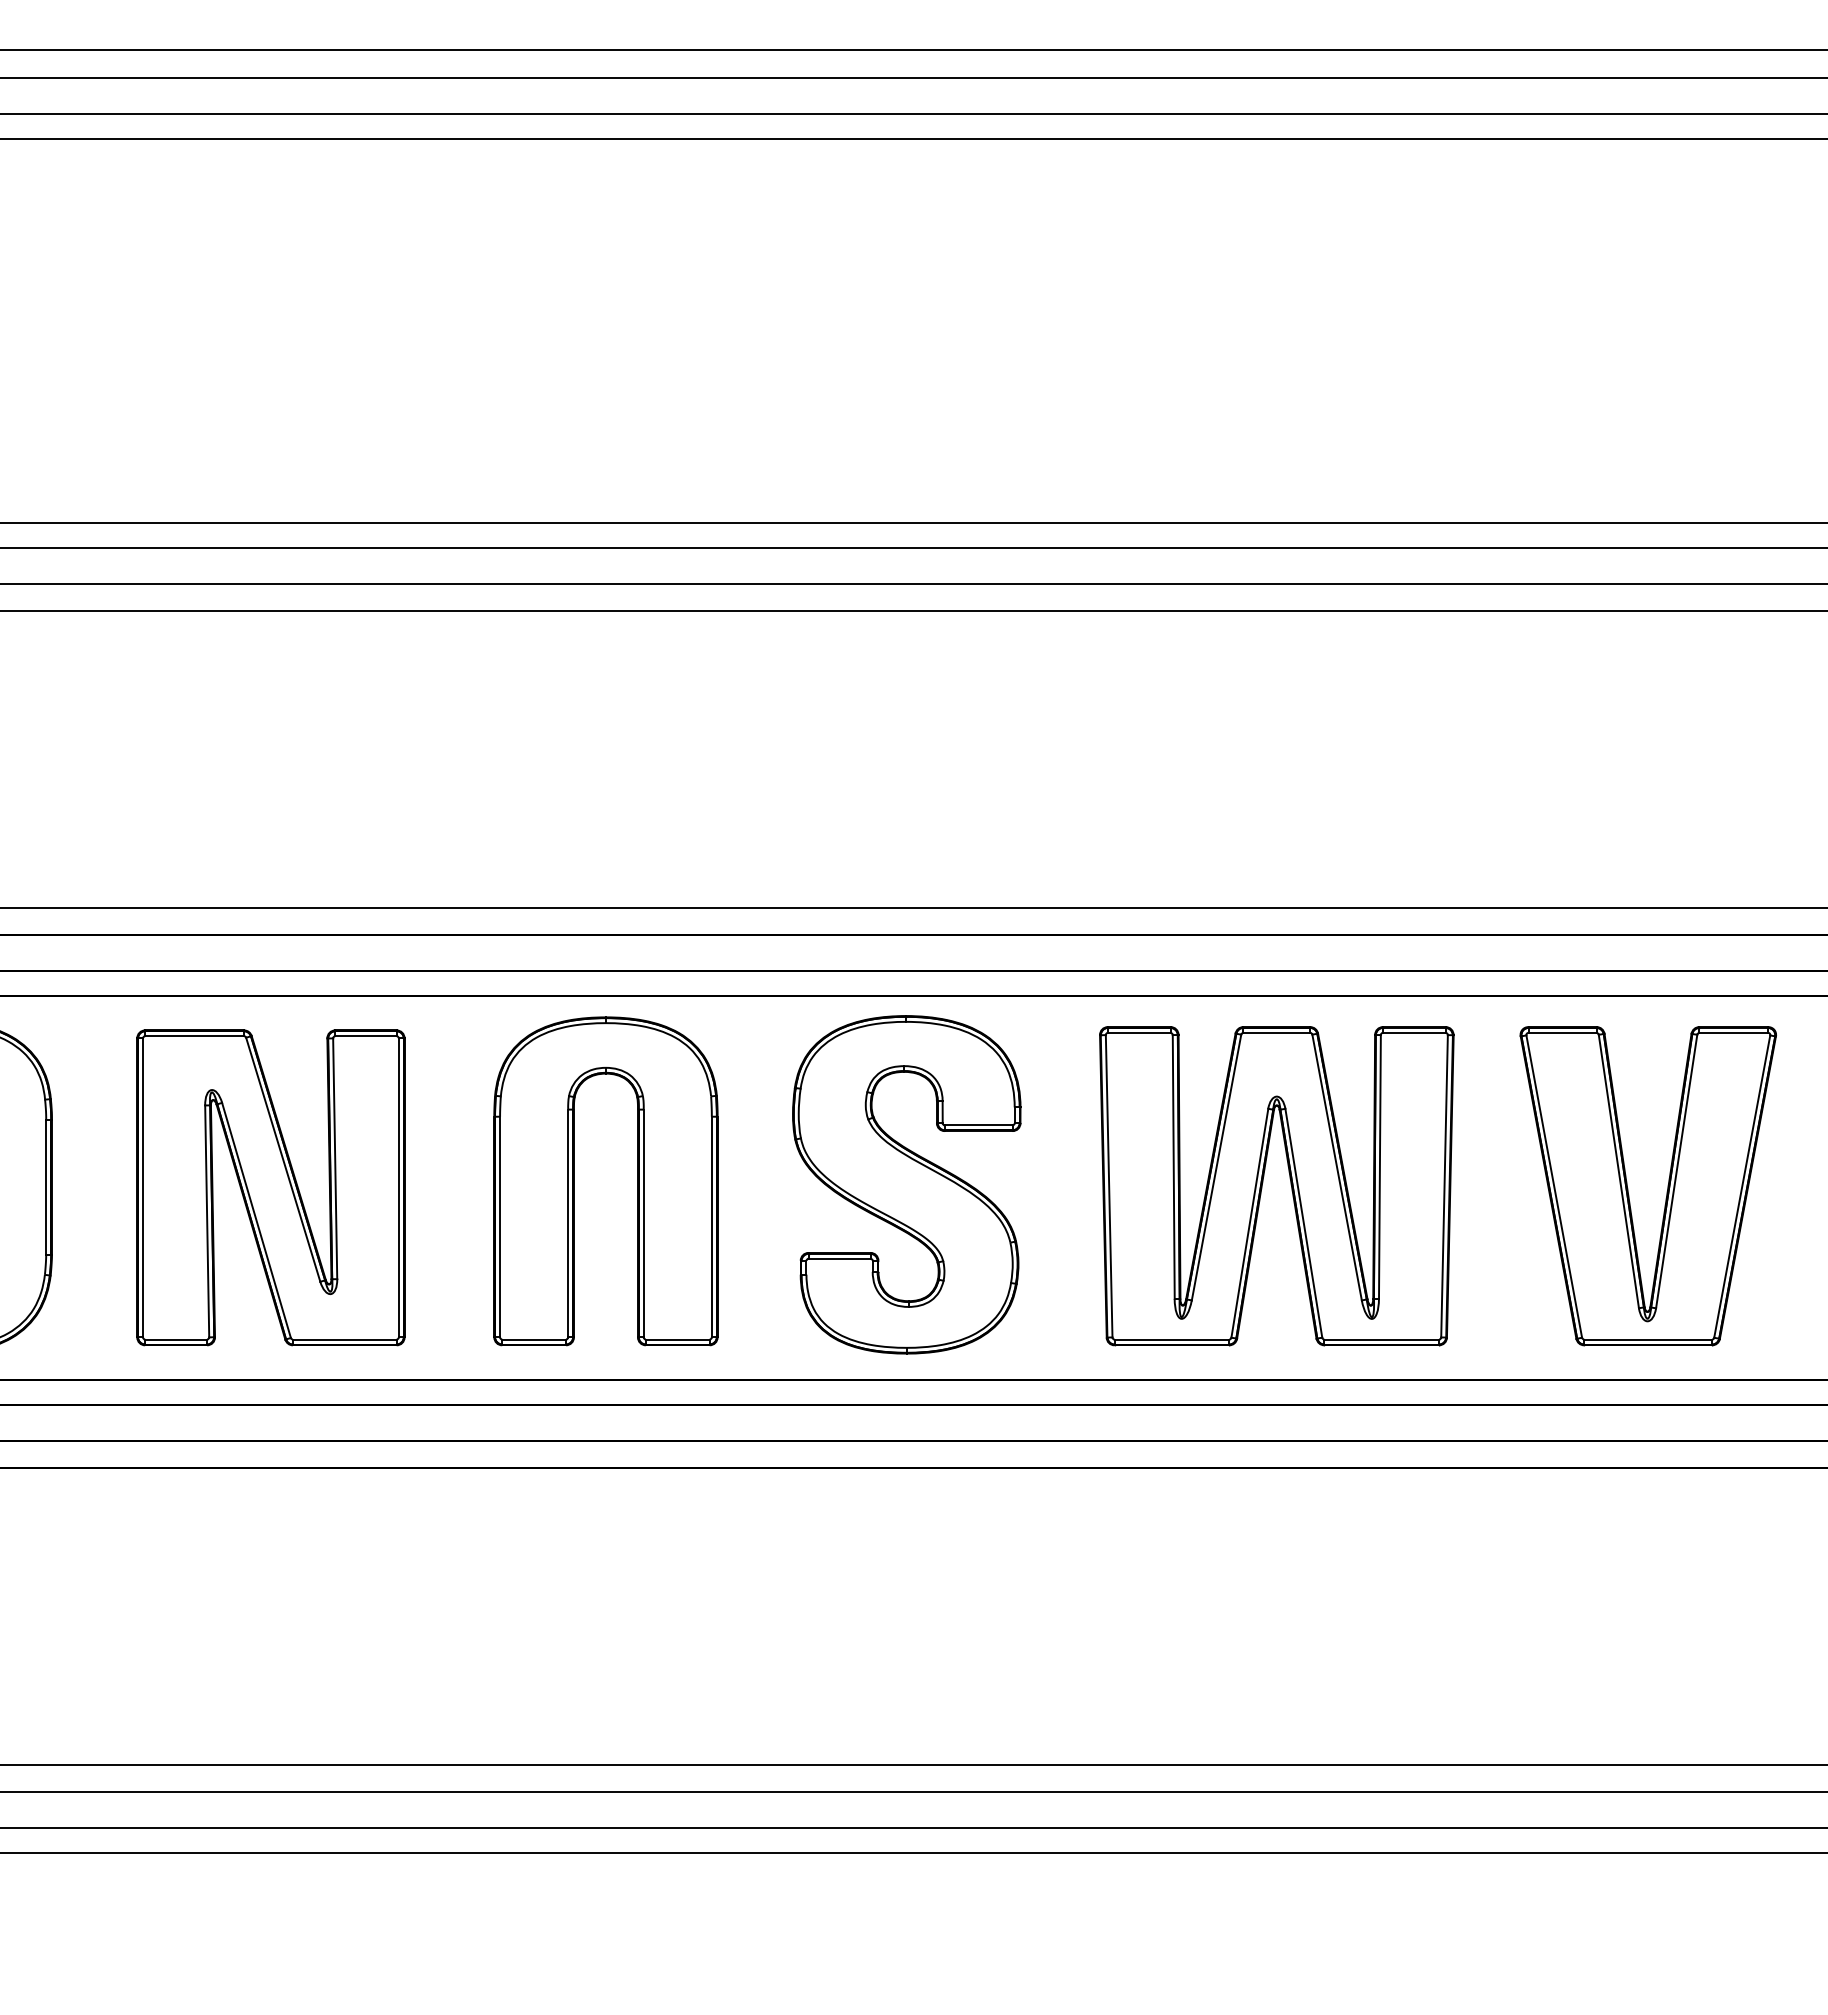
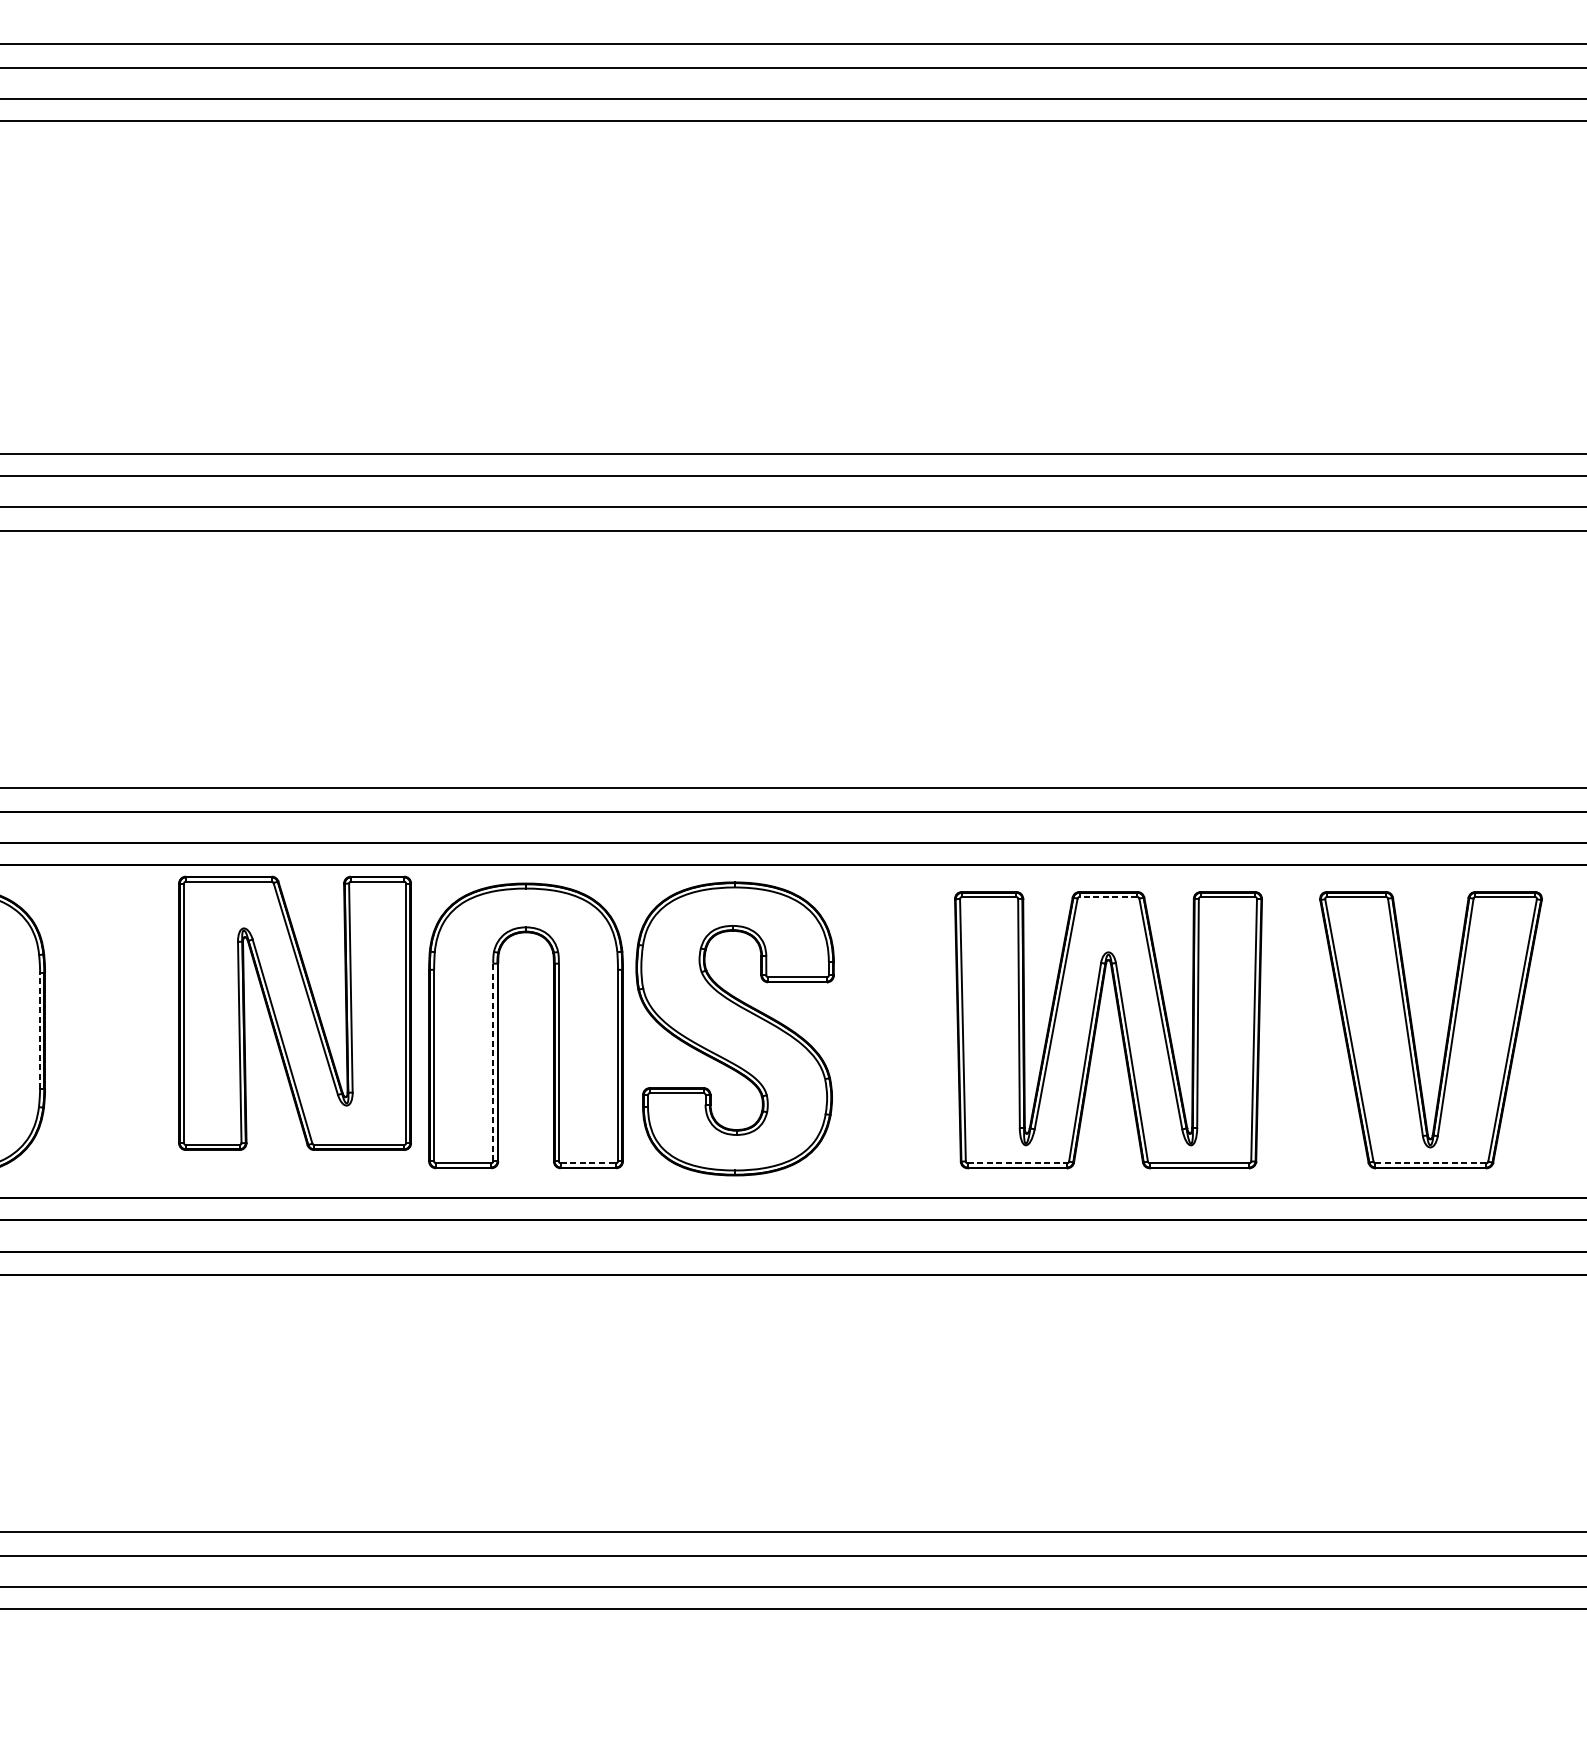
line: (1276, 1032) -> (1108, 896), solid -> dashed
part: (906, 1184) -> (734, 1028), moved
line: (46, 1186) -> (40, 1030), solid -> dashed
part: (270, 1187) -> (294, 1013), moved
line: (568, 1223) -> (493, 1062), solid -> dashed
line: (677, 1339) -> (588, 1163), solid -> dashed
line: (1172, 1339) -> (1017, 1163), solid -> dashed
line: (1648, 1339) -> (1431, 1163), solid -> dashed

